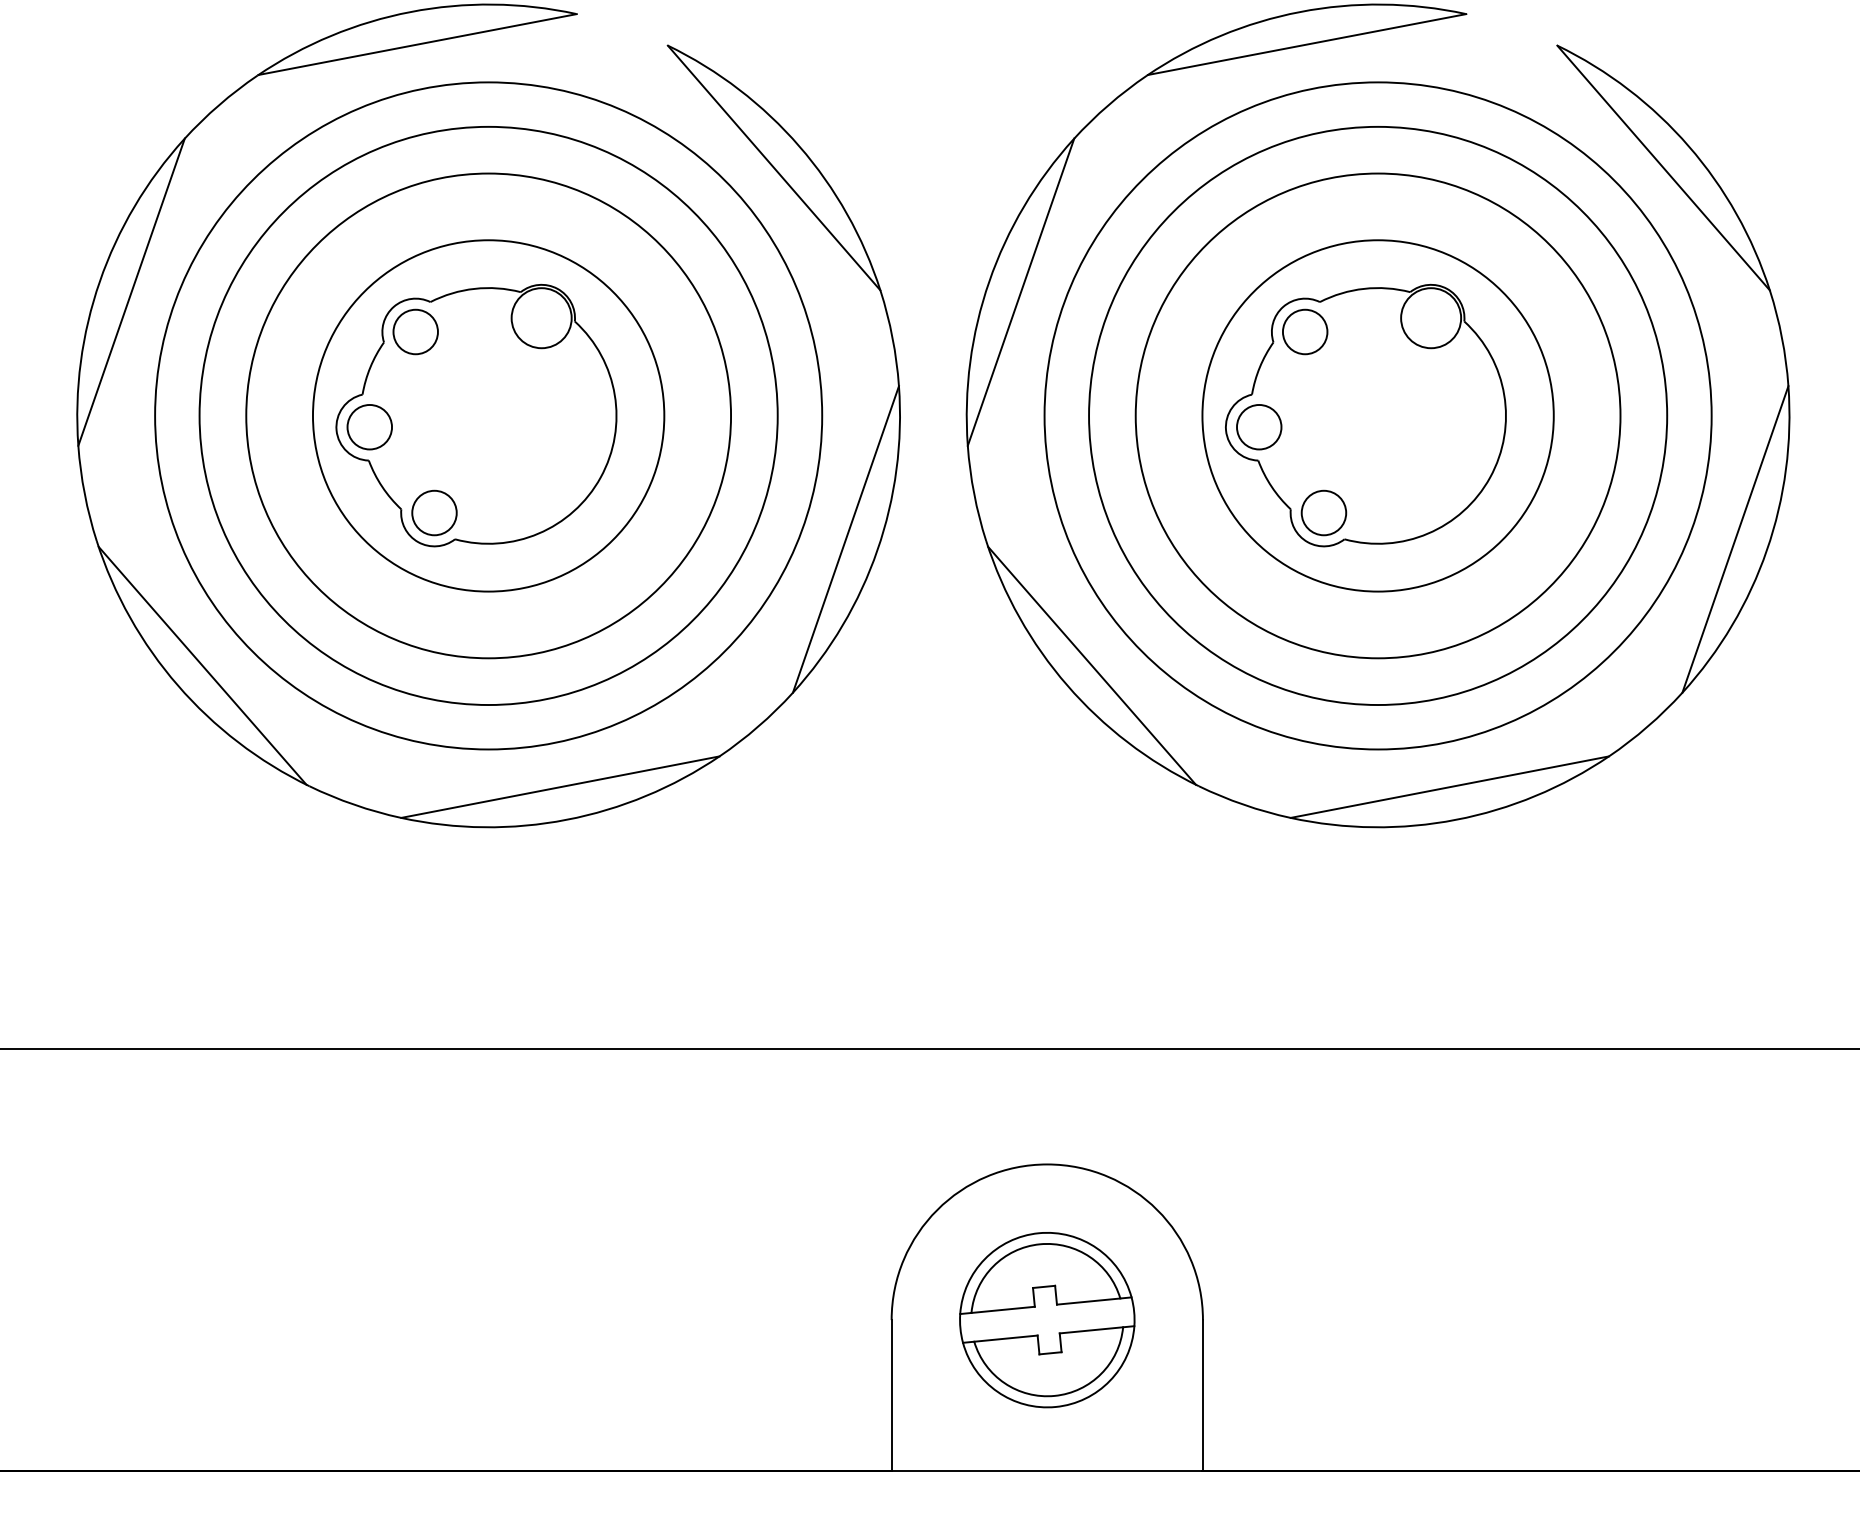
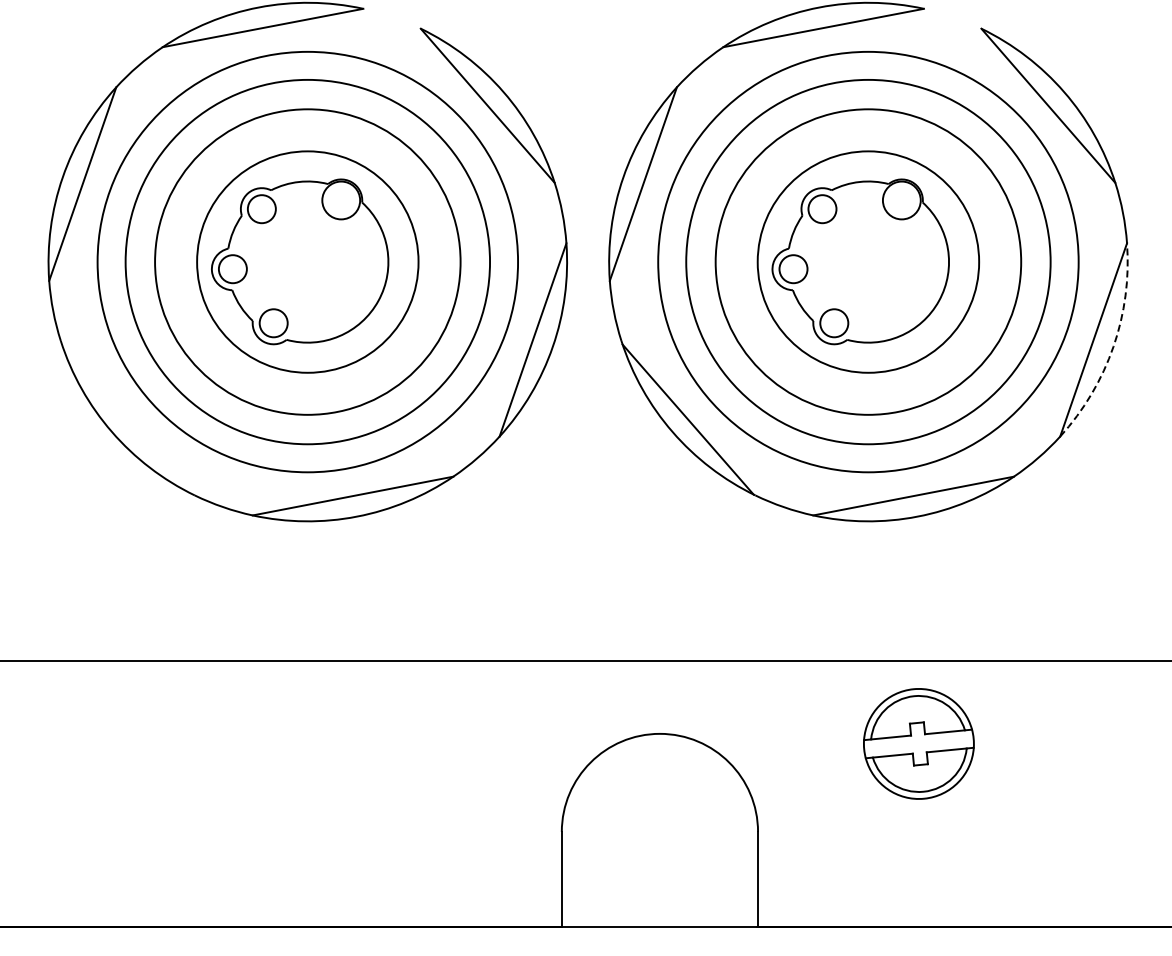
arc: (1766, 549) -> (1113, 346), solid -> dashed
line: (202, 665) -> (127, 419), removed
part: (1046, 1319) -> (918, 743), moved

